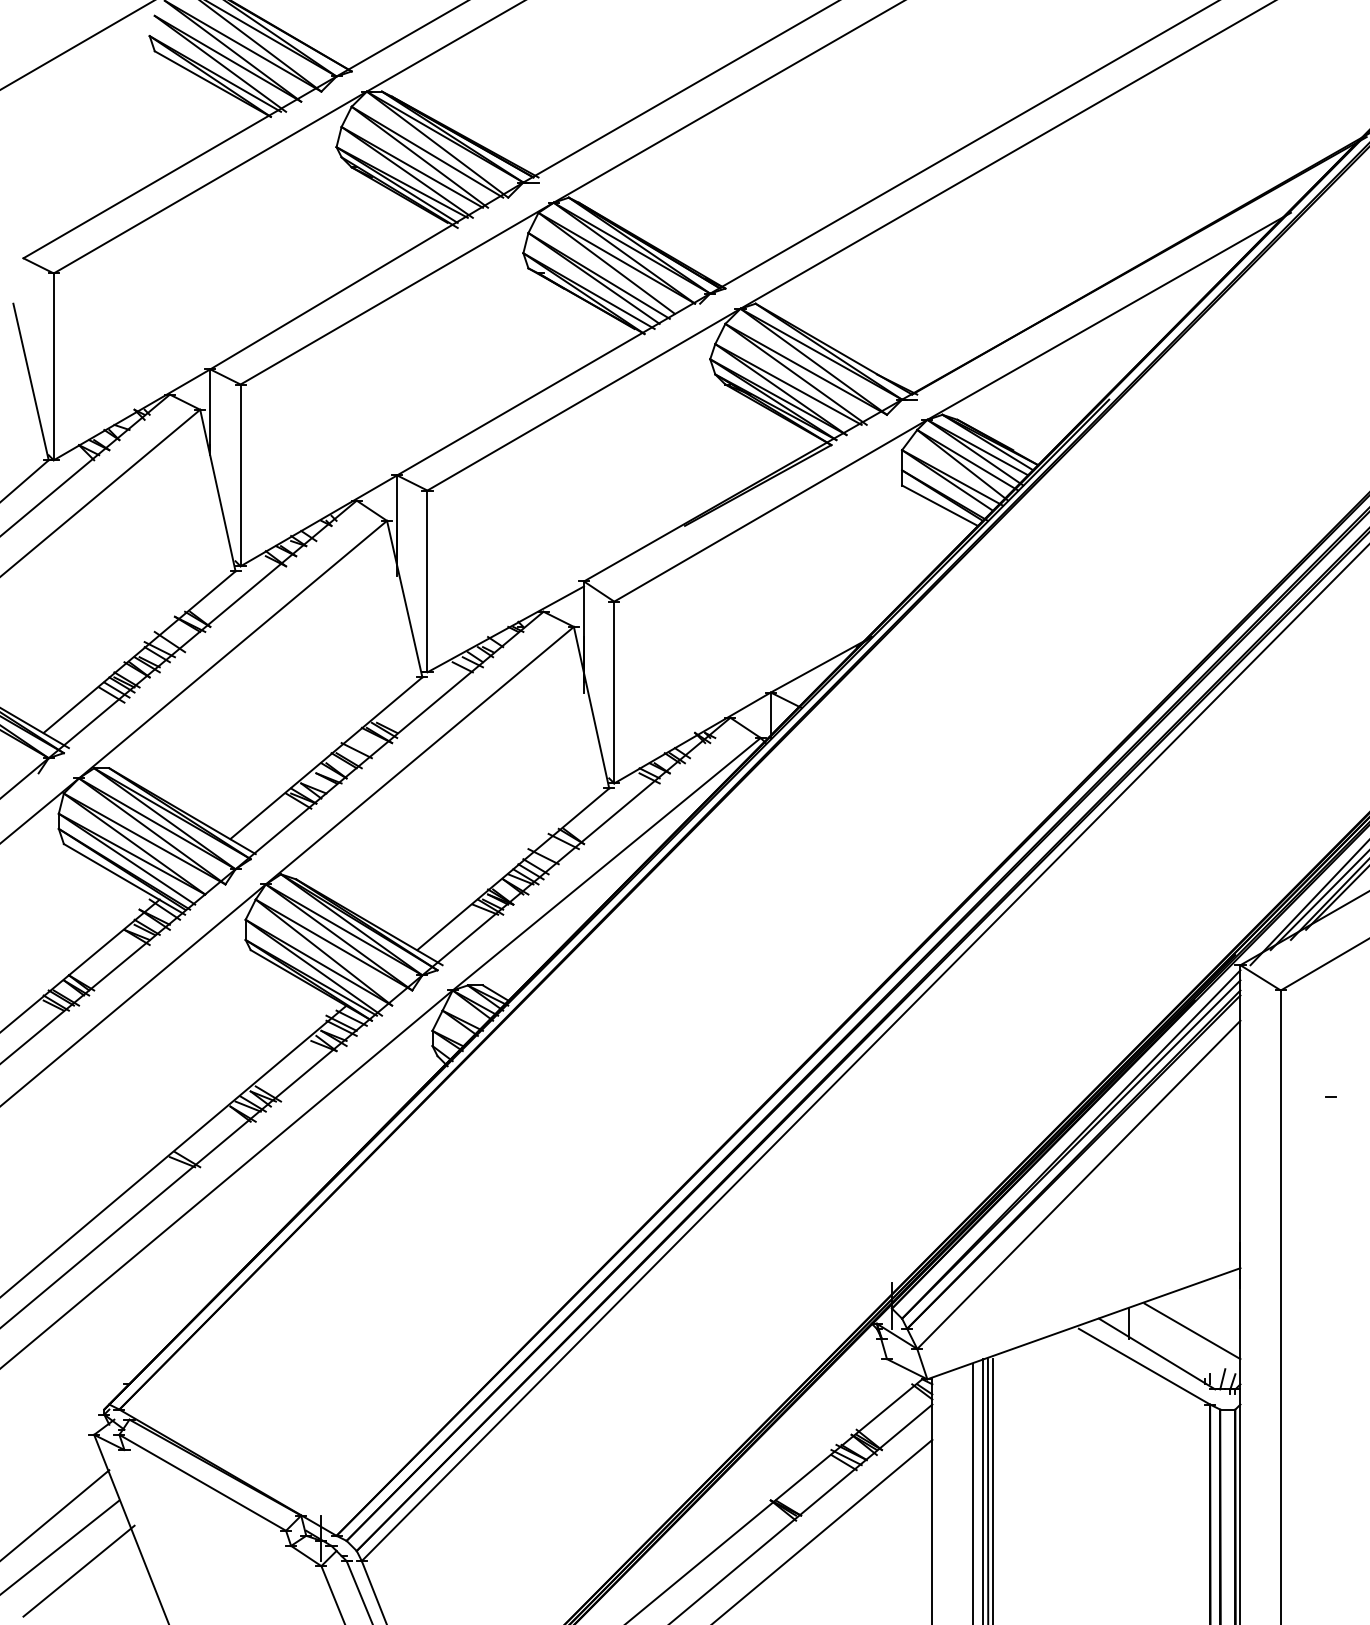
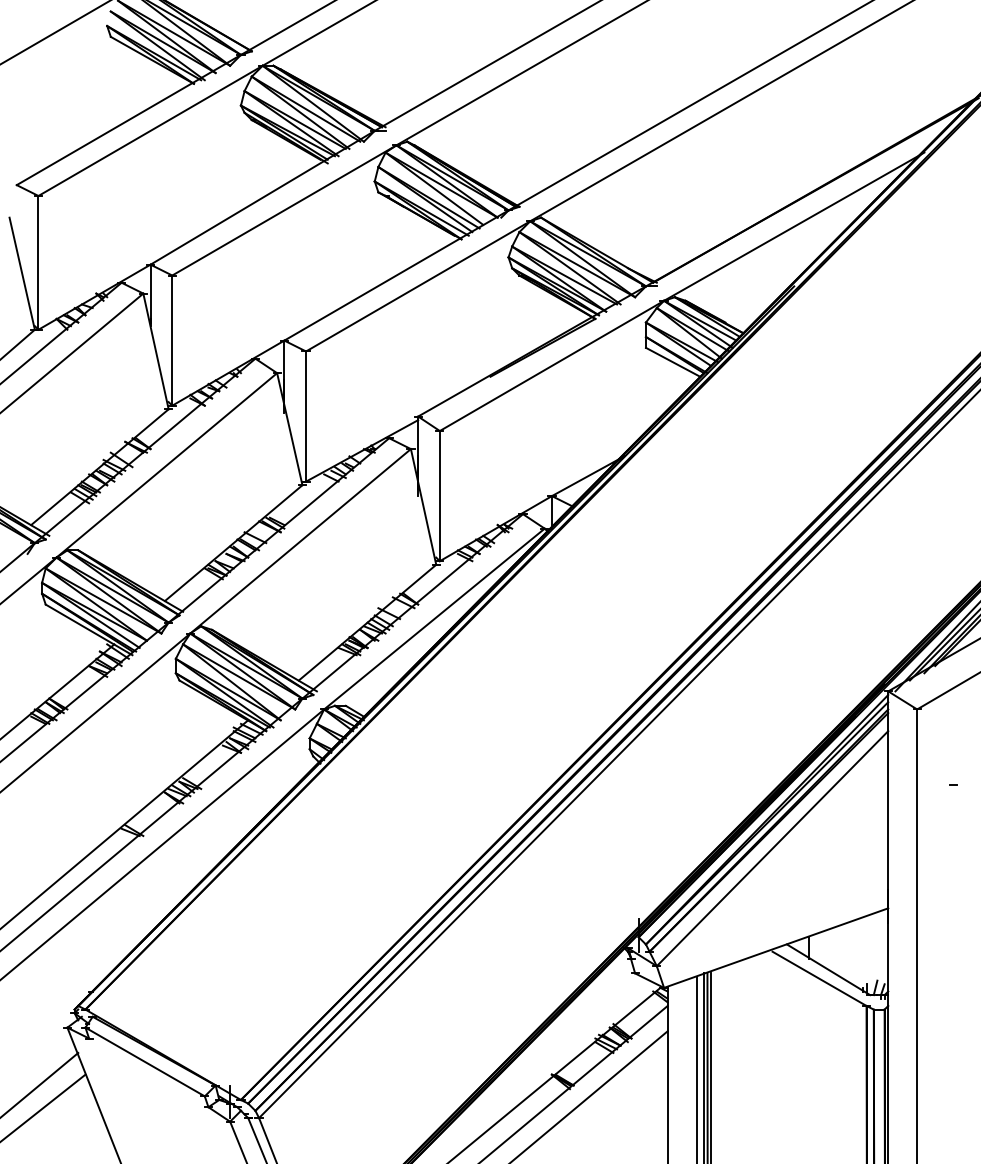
line: (1192, 1331) -> (853, 953), removed
line: (78, 1570) -> (56, 1124), removed

